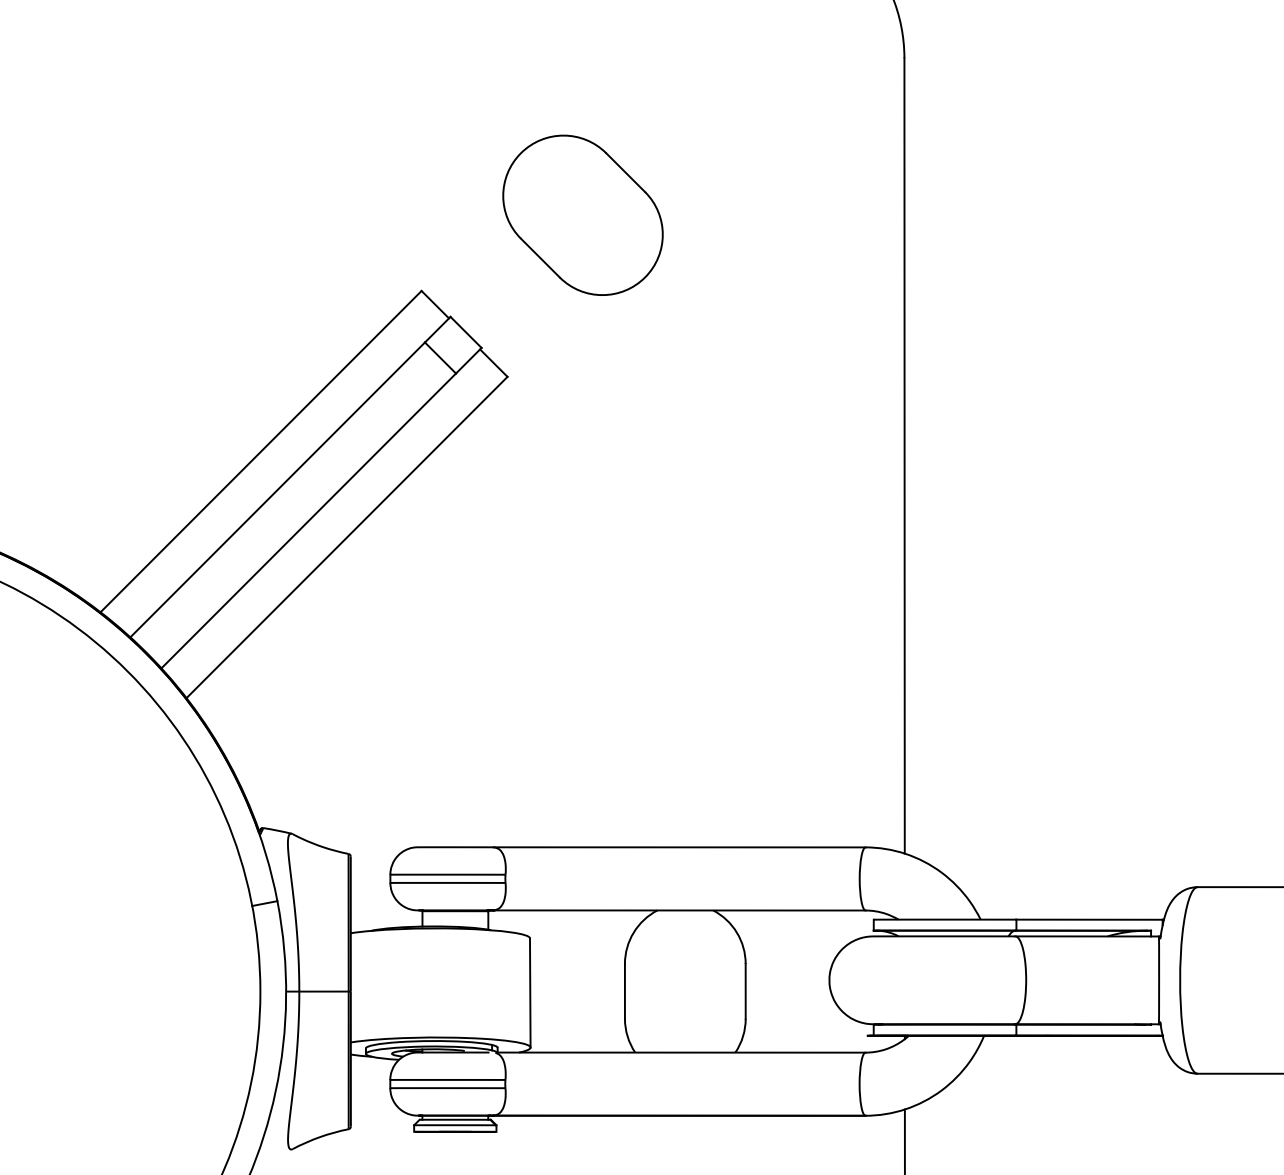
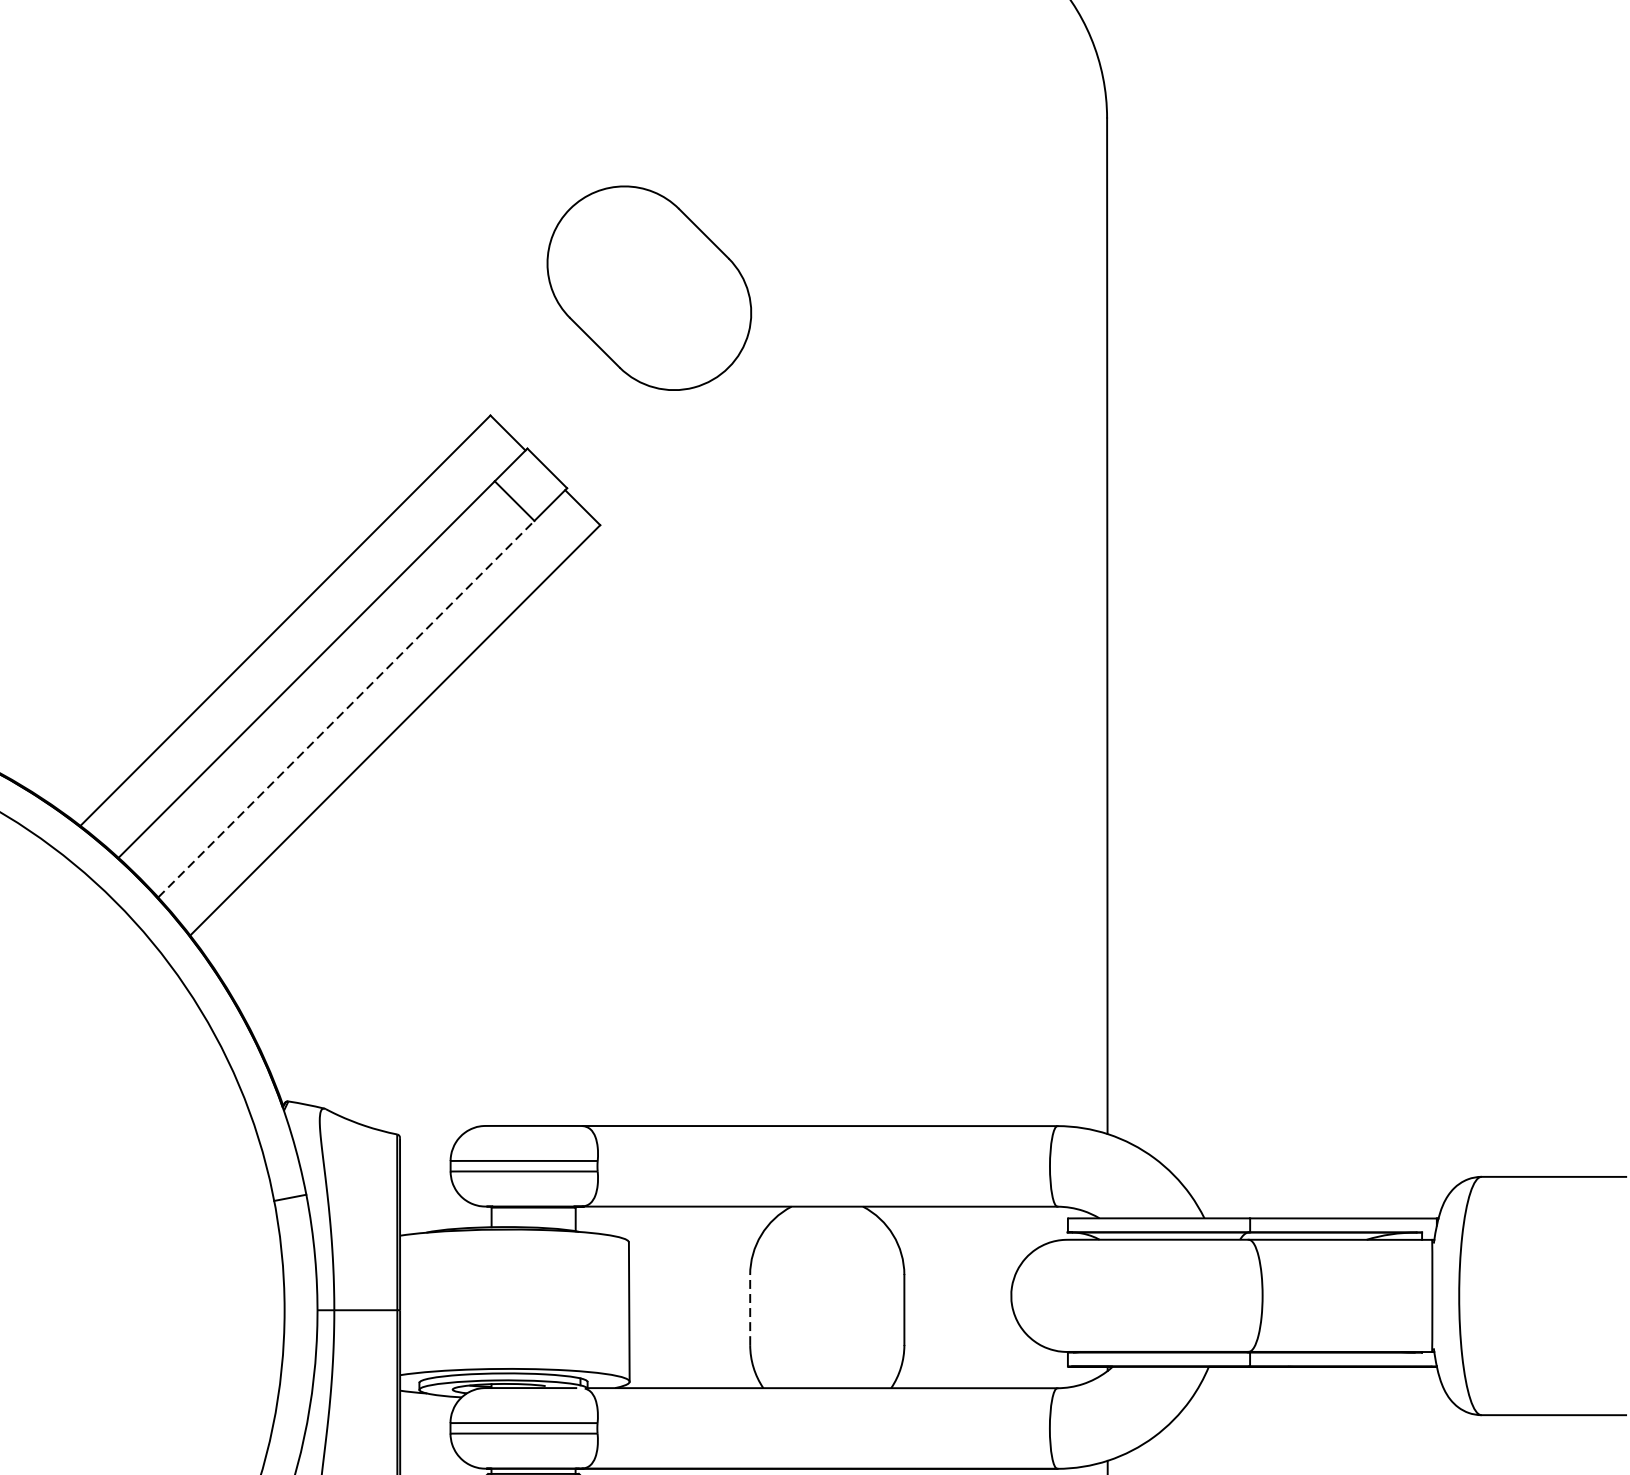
part: (582, 214) -> (648, 287), moved
line: (309, 520) -> (347, 708), solid -> dashed
line: (624, 990) -> (749, 1308), solid -> dashed

